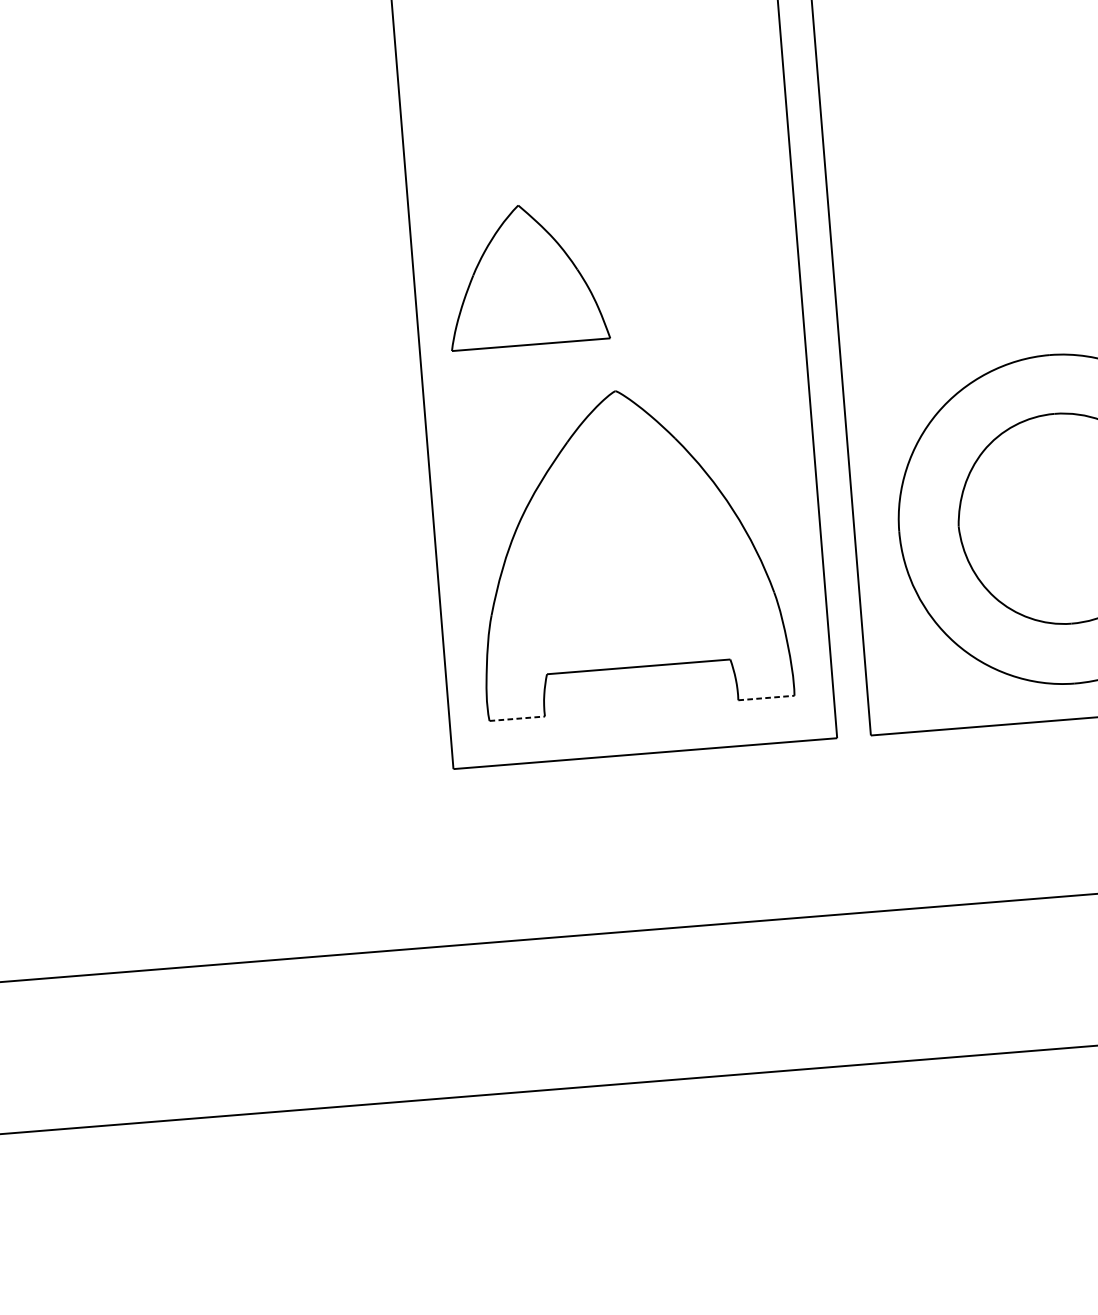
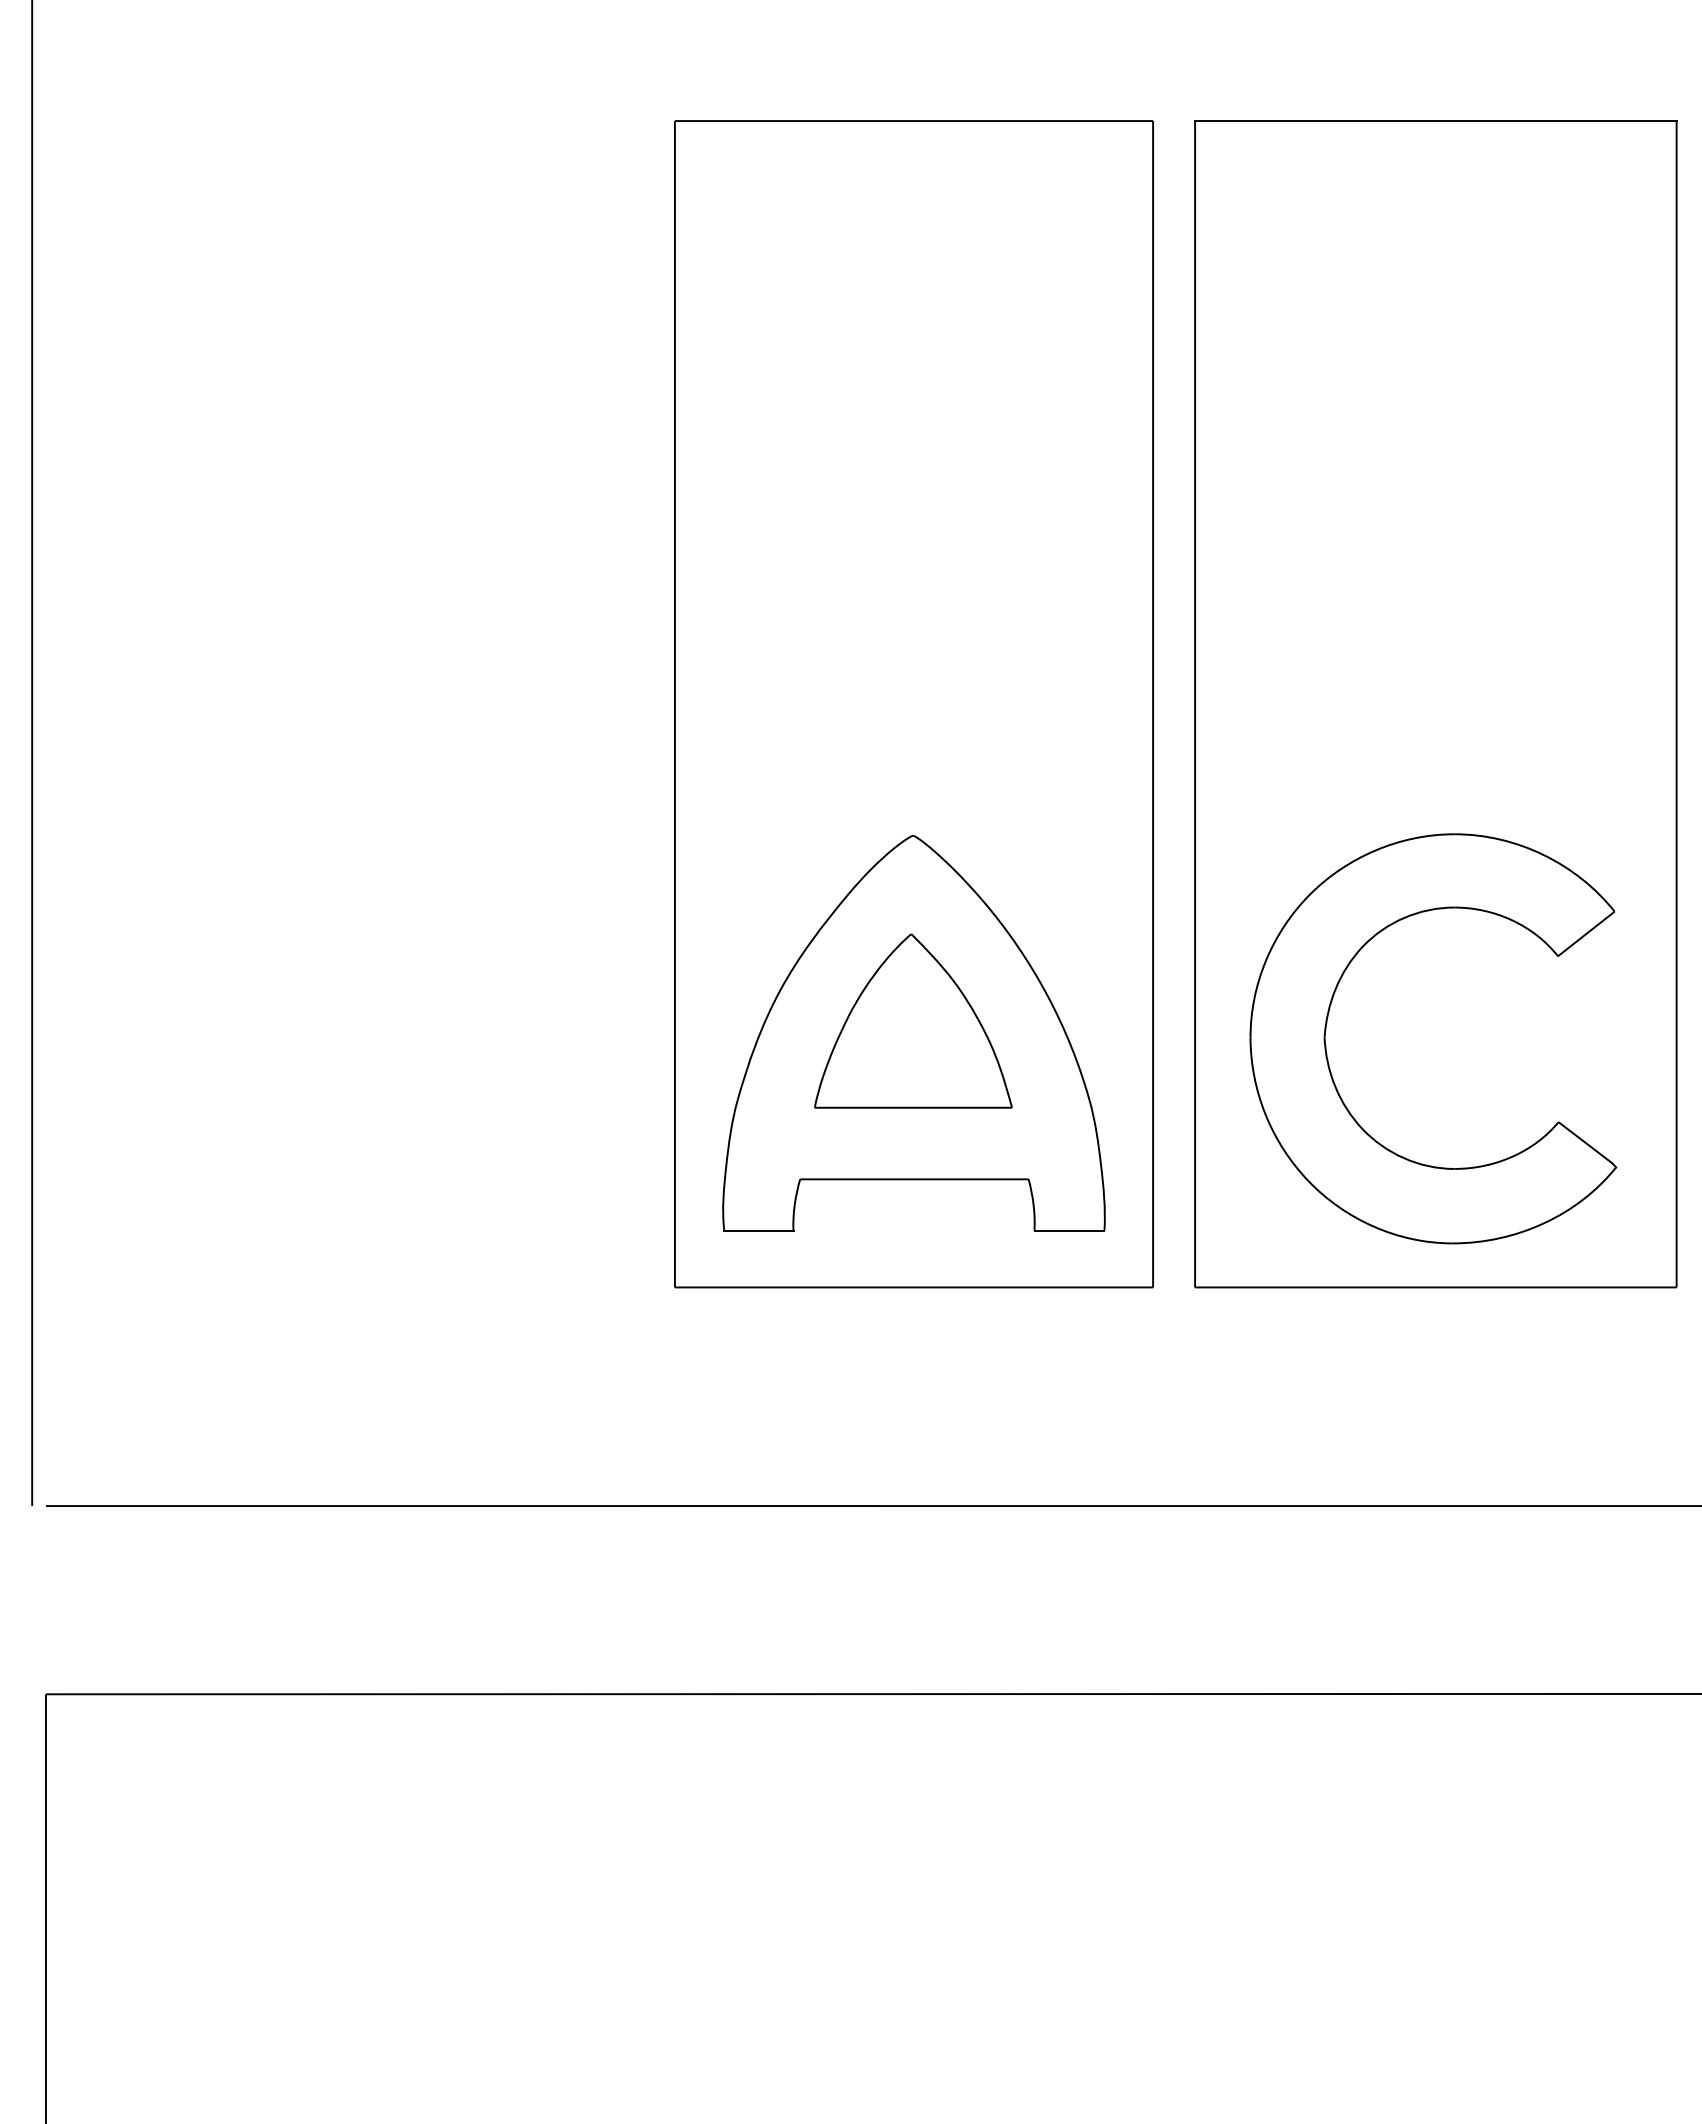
part: (525, 274) -> (913, 1020), moved
line: (766, 697) -> (1069, 1230), dashed -> solid
line: (516, 718) -> (758, 1231), dashed -> solid

